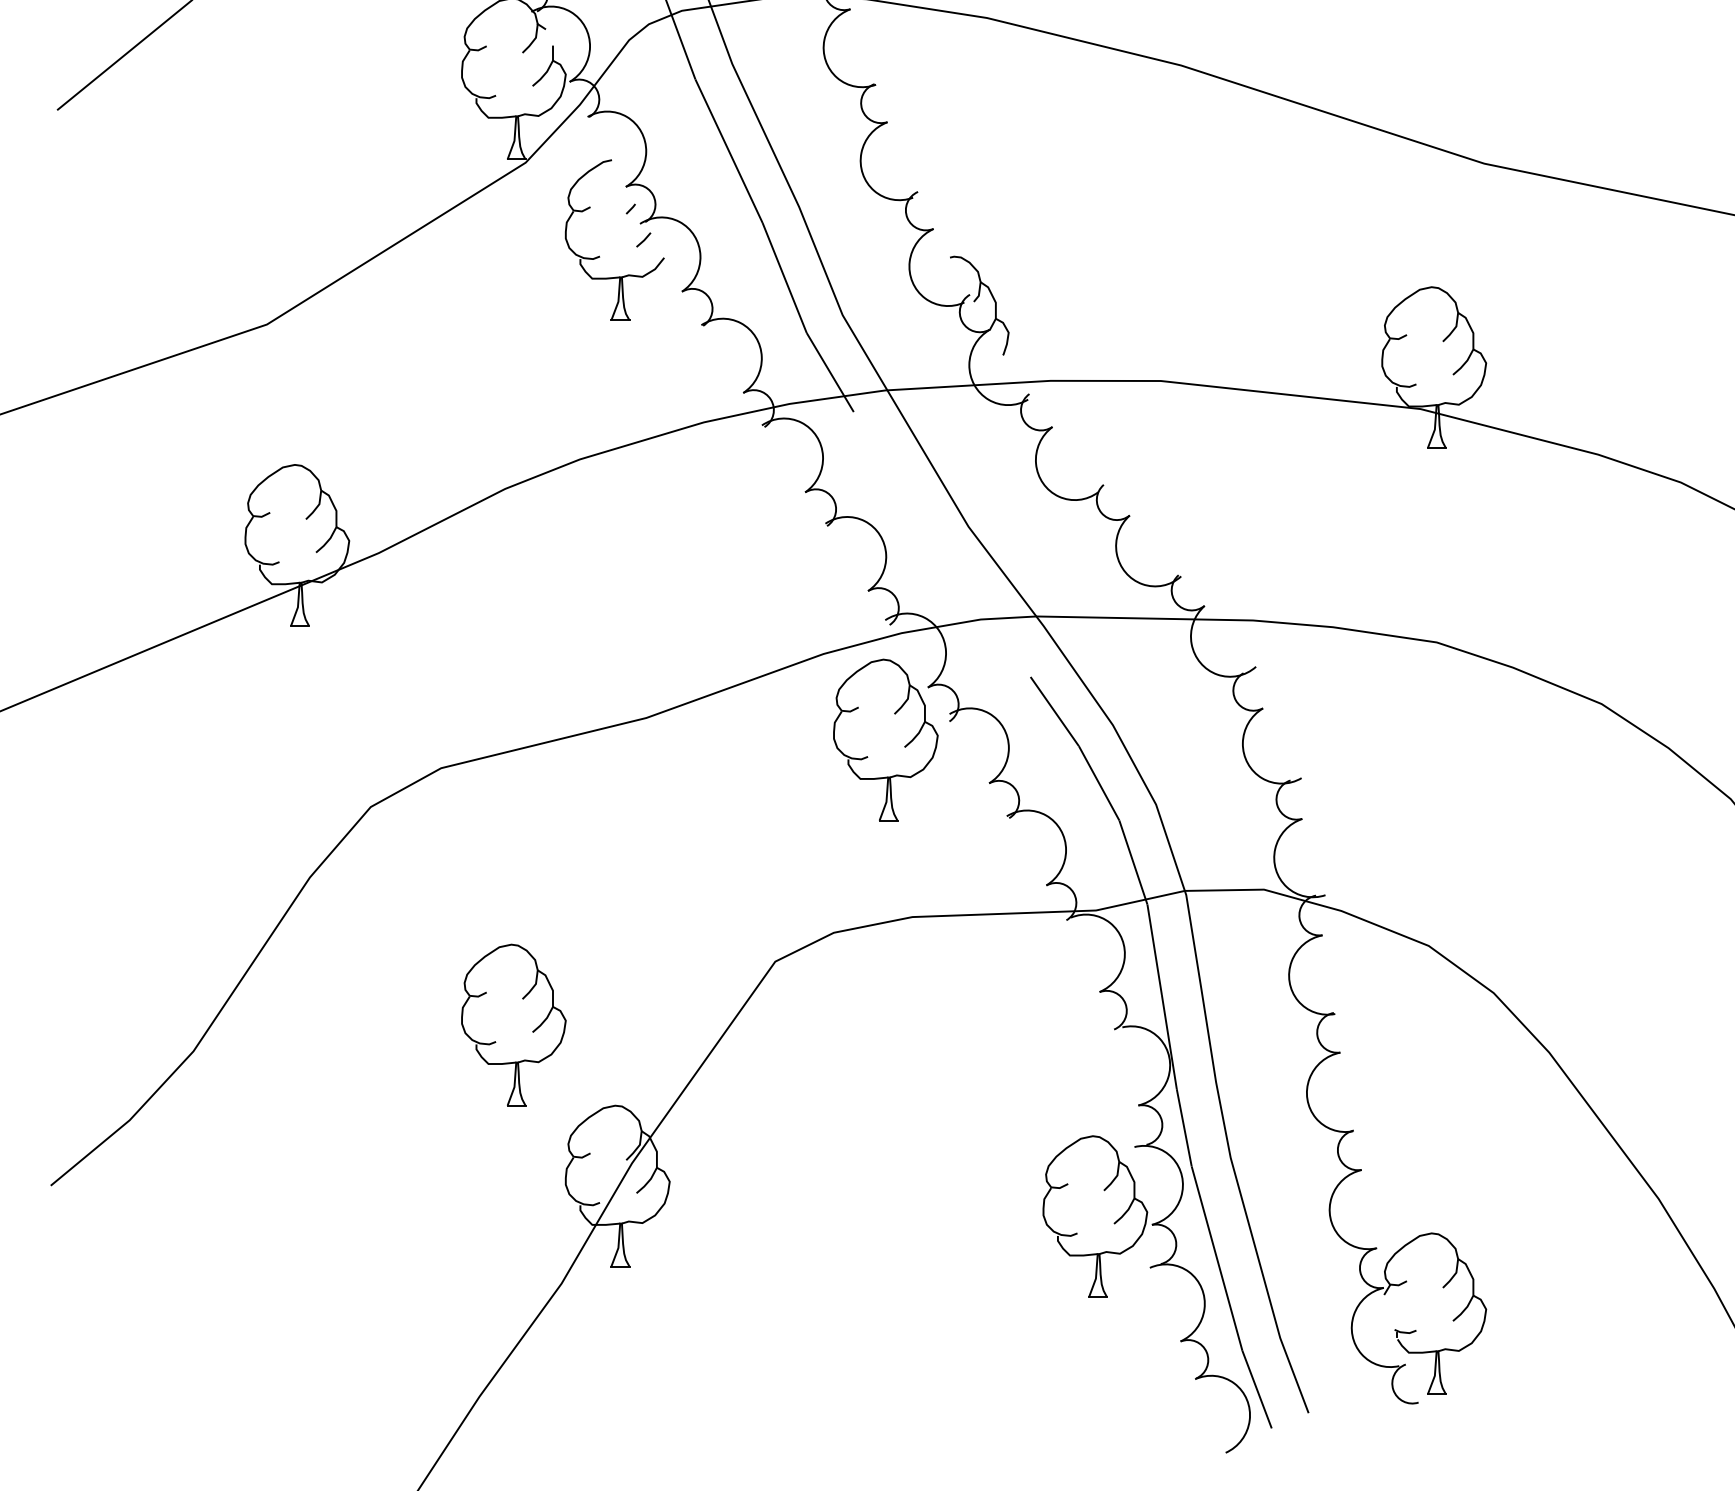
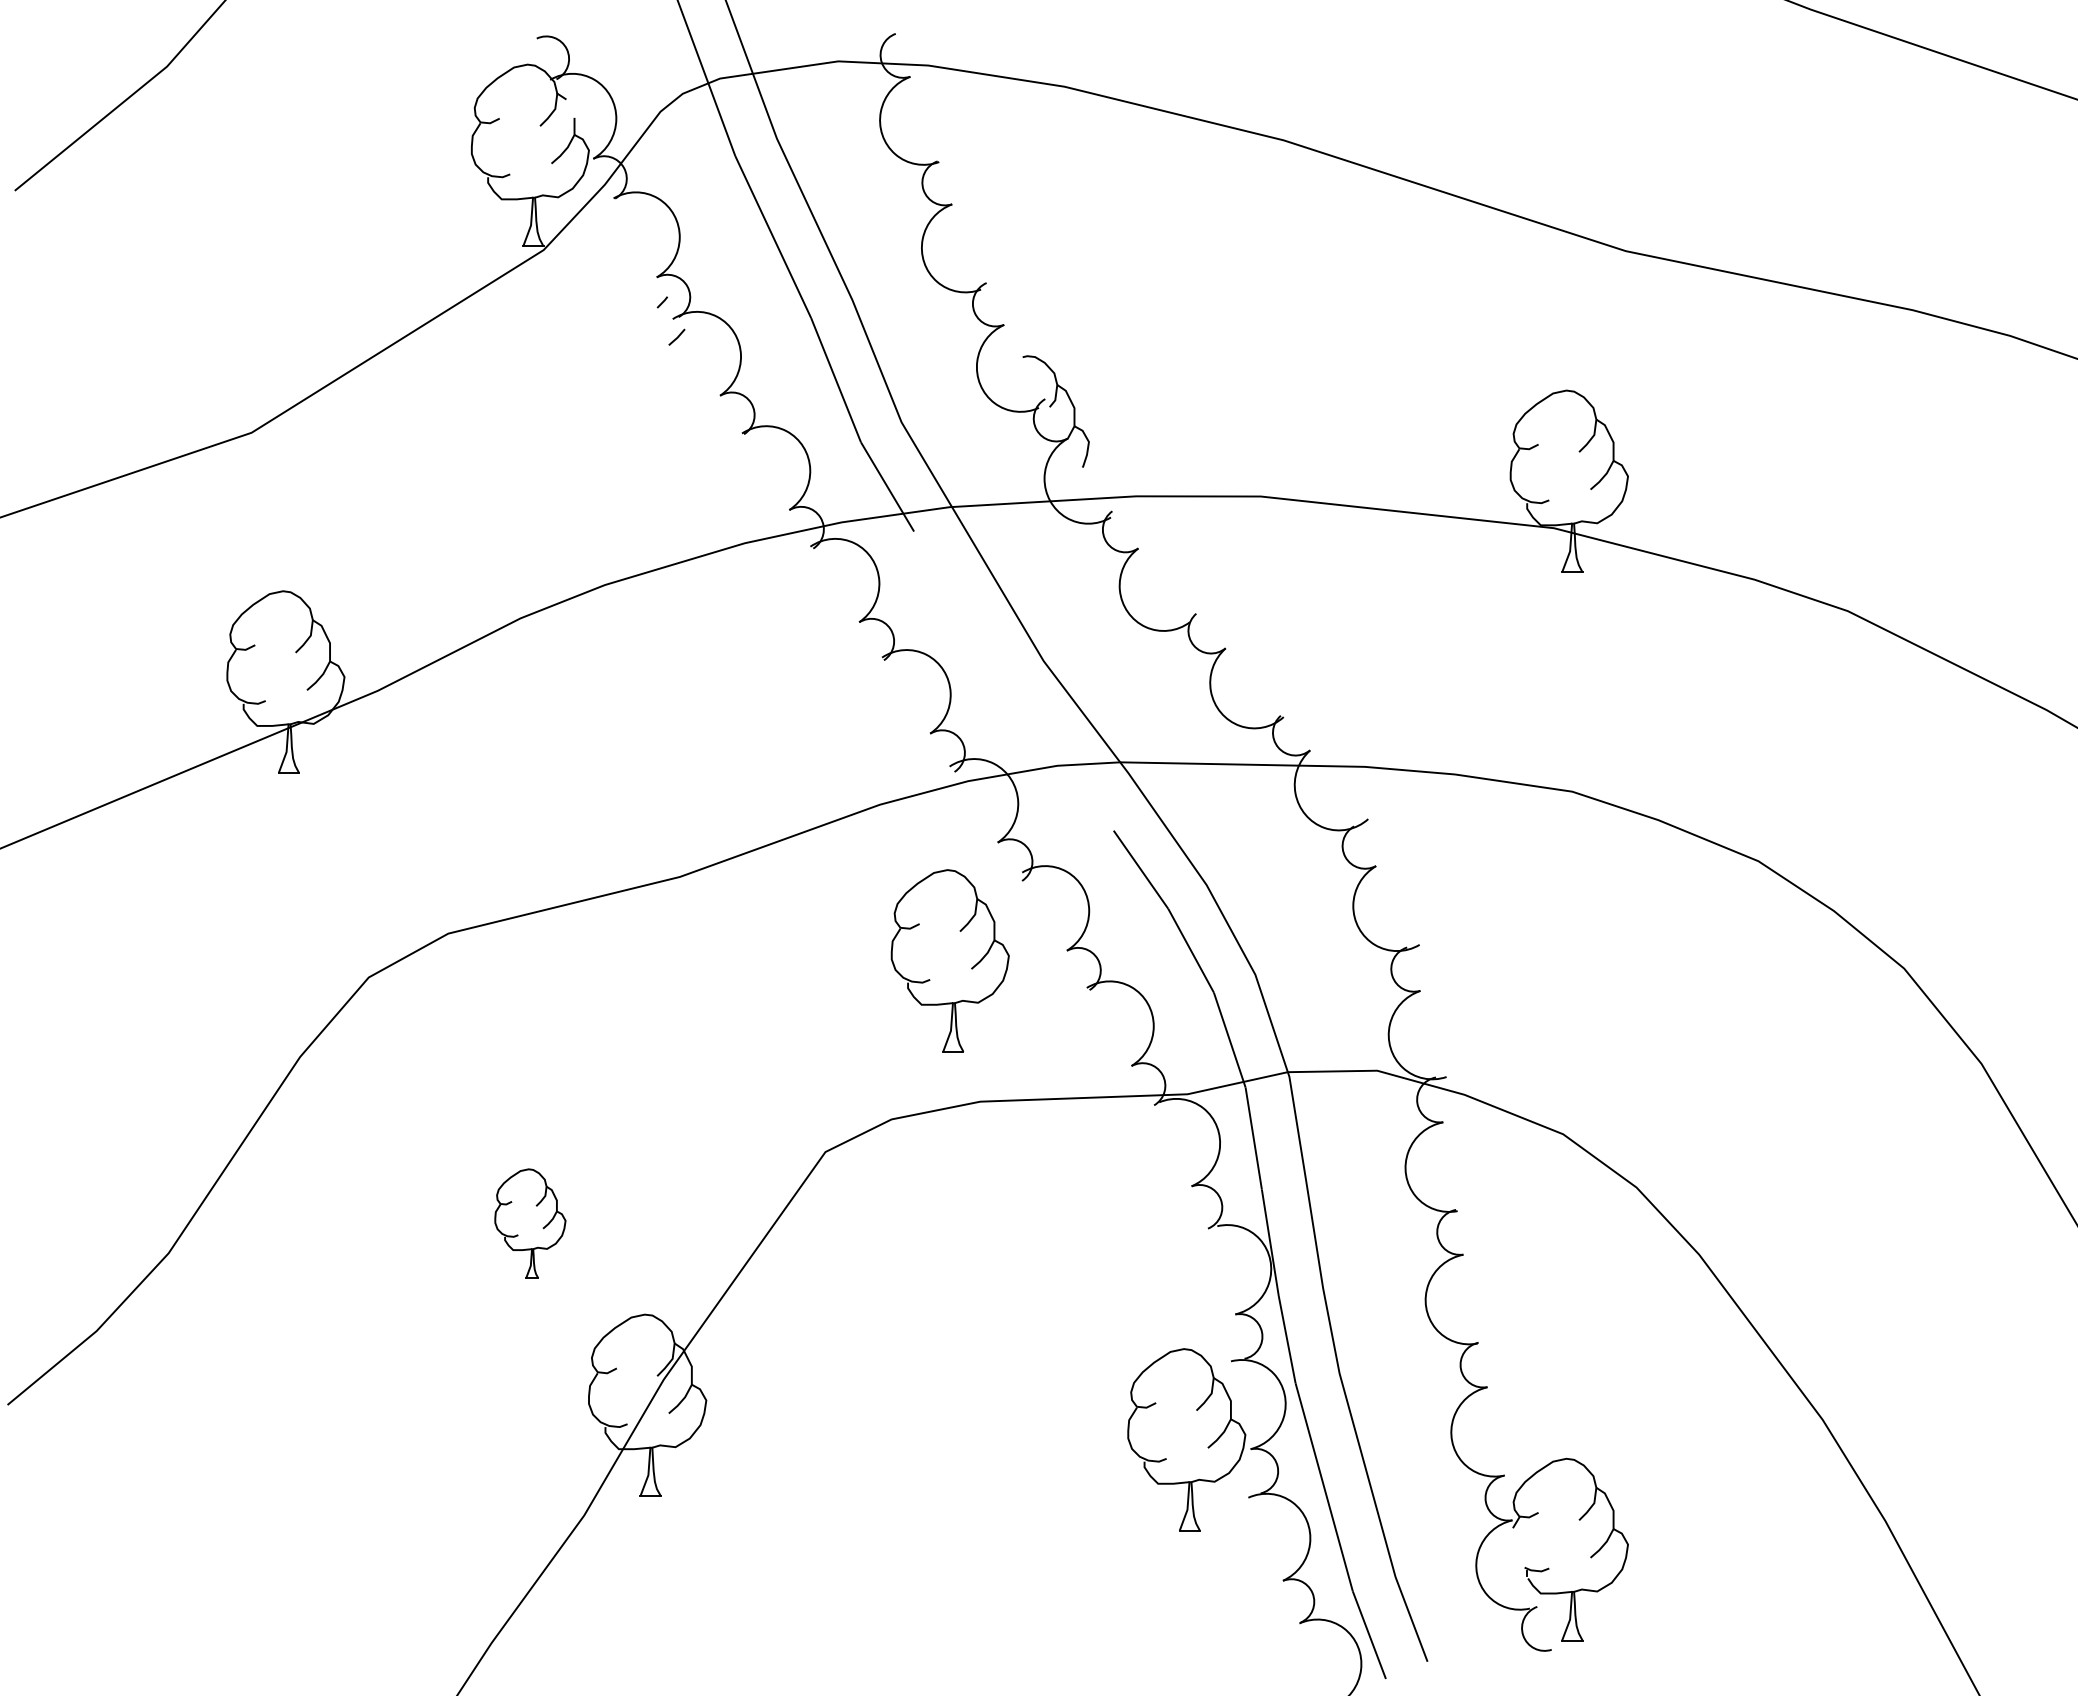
part: (599, 256) -> (627, 355), removed
part: (885, 739) -> (949, 960), moved
part: (514, 1024) -> (530, 1223), size x0.6

